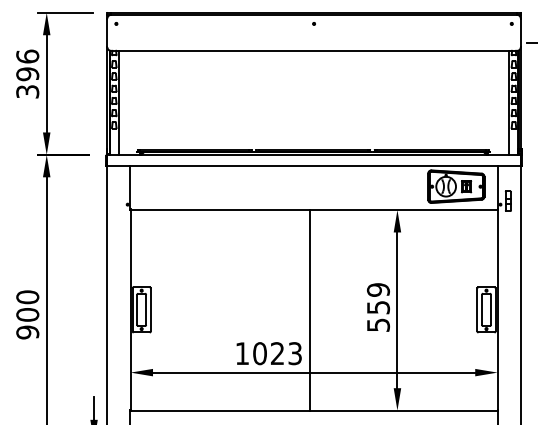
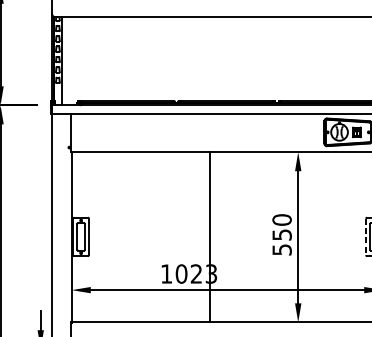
text: (378, 289) -> (282, 219), 559 -> 550
line: (477, 309) -> (366, 236), solid -> dashed
line: (310, 310) -> (210, 237), moved

